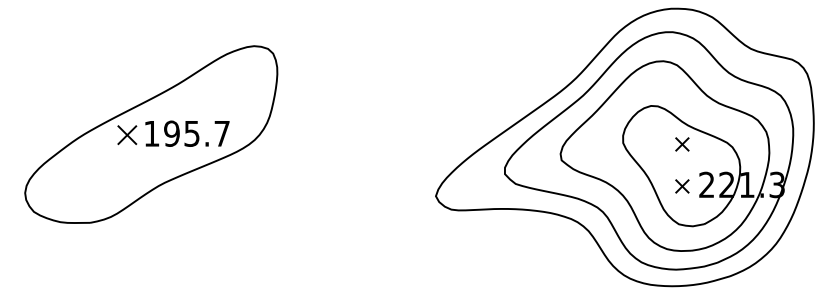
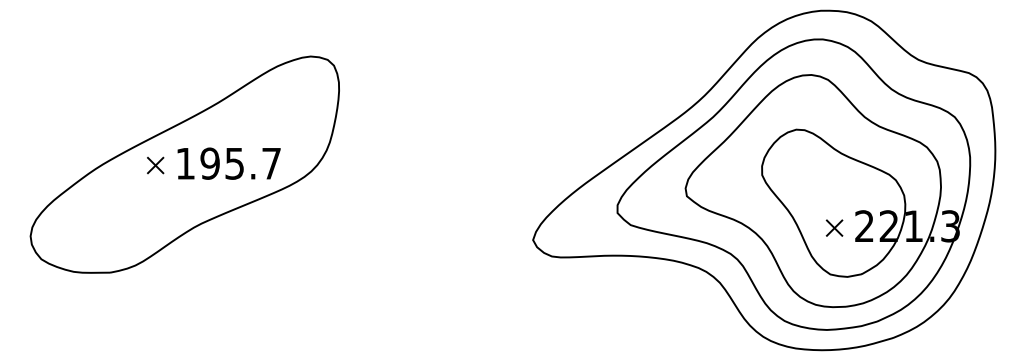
part: (127, 135) -> (155, 165), size x0.71
part: (682, 144) -> (834, 176), removed

